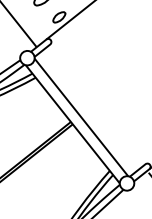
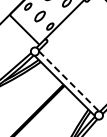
line: (82, 117) -> (69, 81), solid -> dashed

